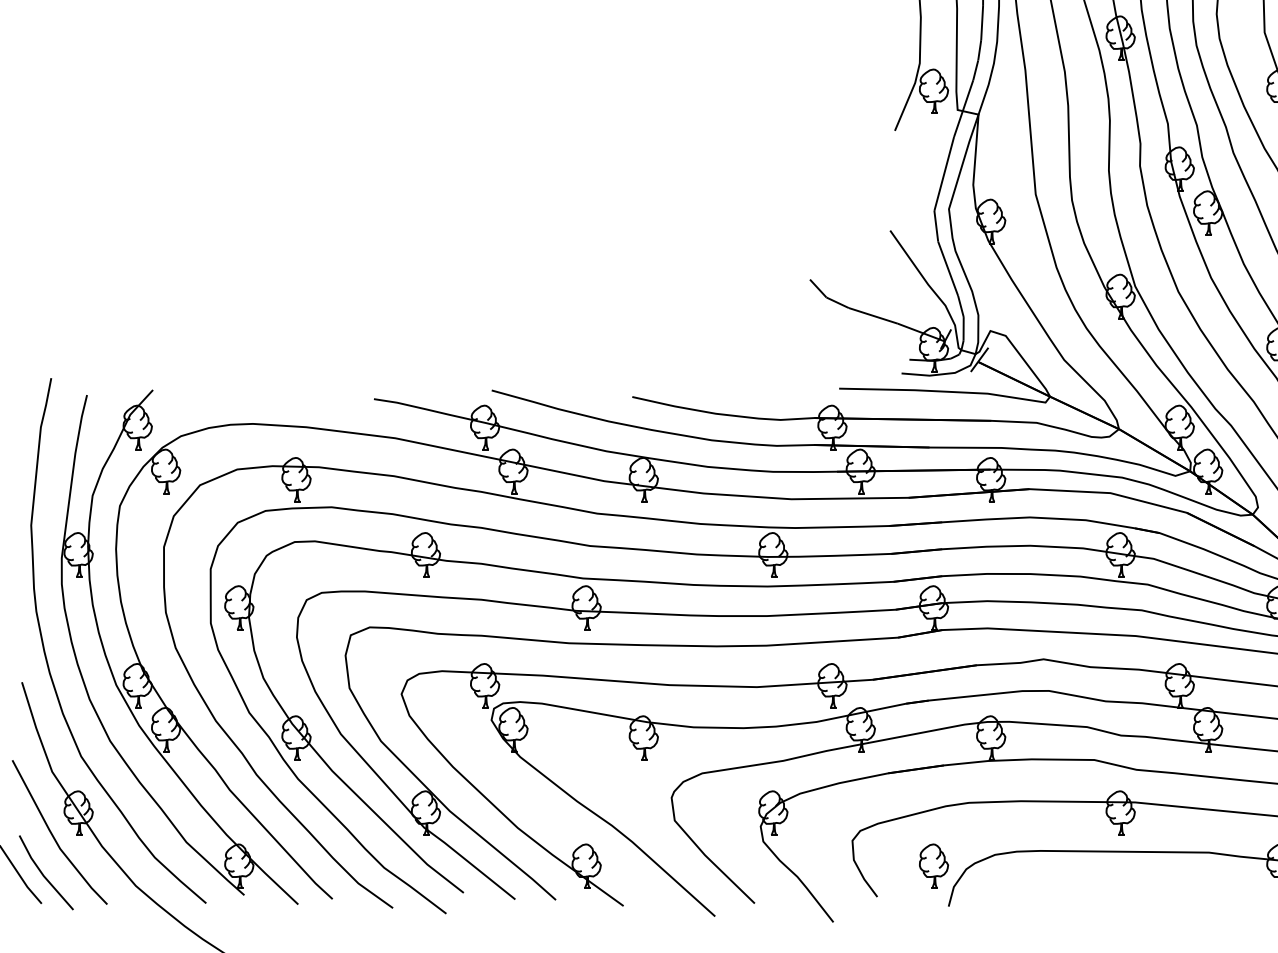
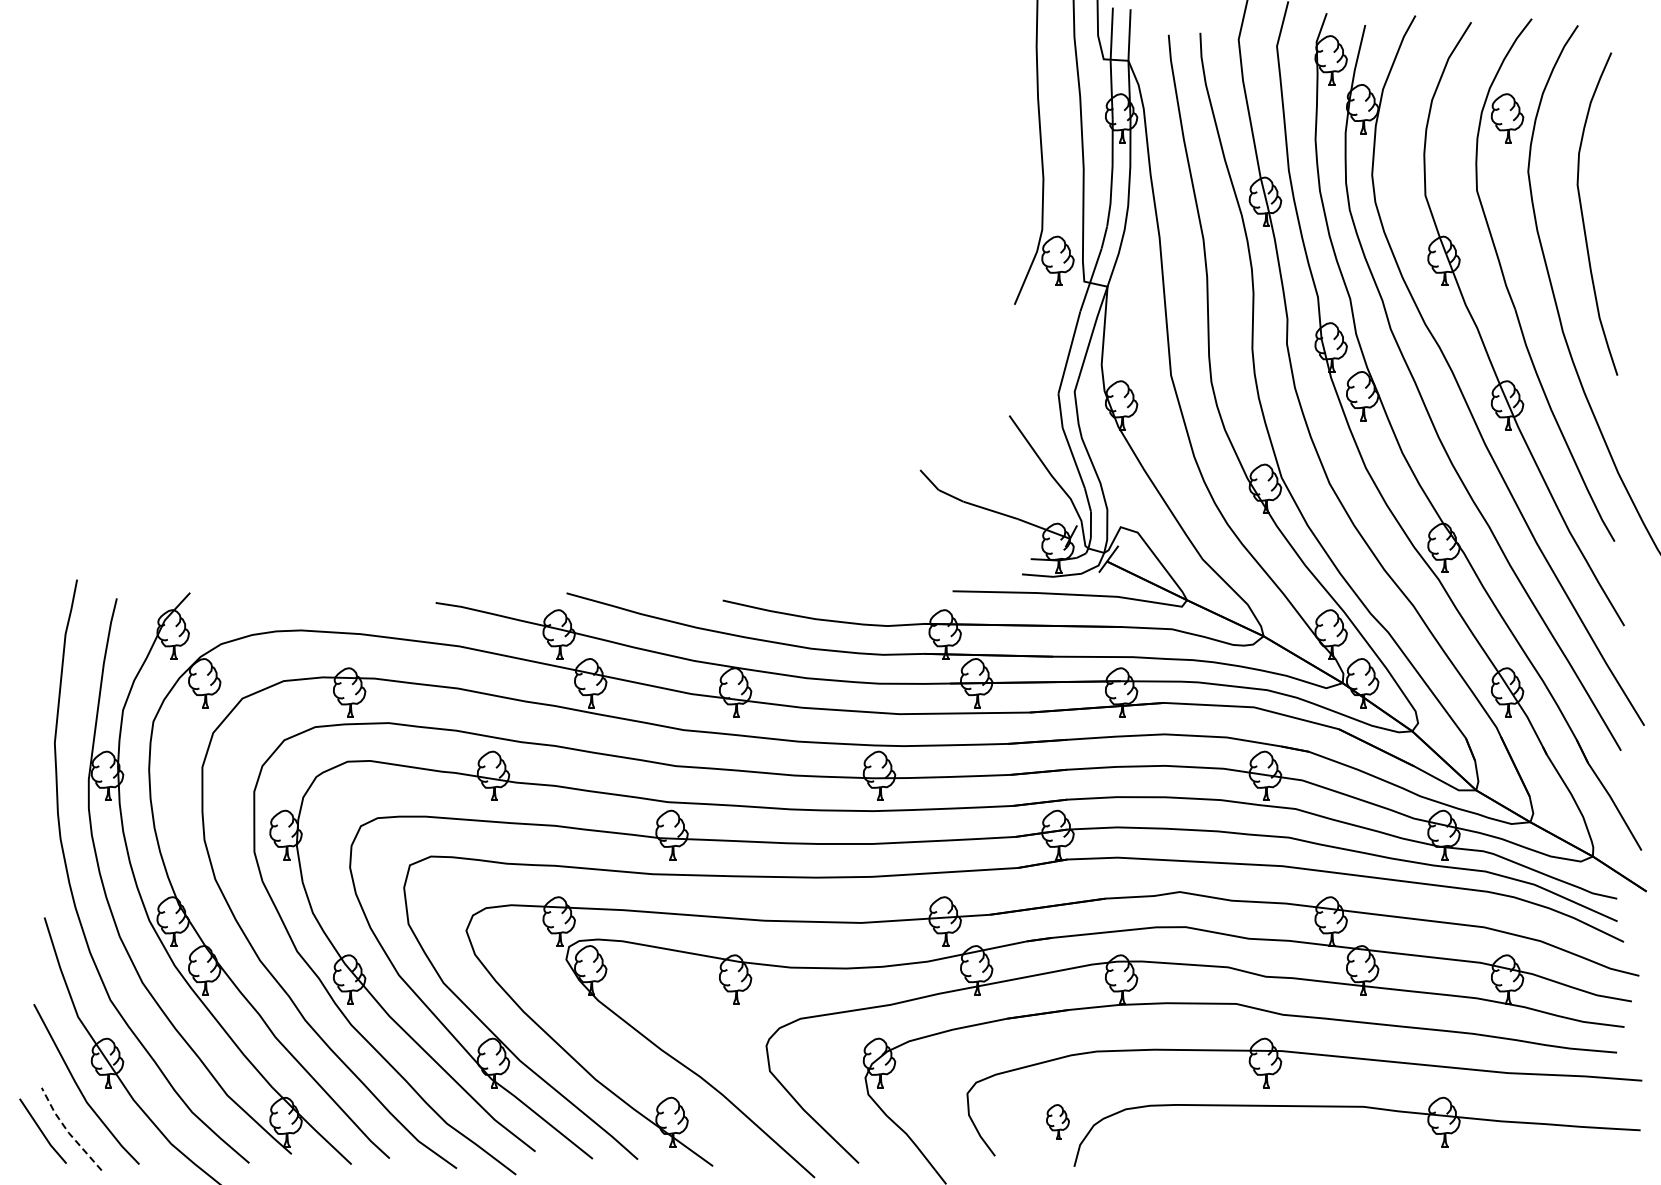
part: (933, 865) -> (1057, 1121), size x0.7
line: (42, 874) -> (67, 1131), solid -> dashed

